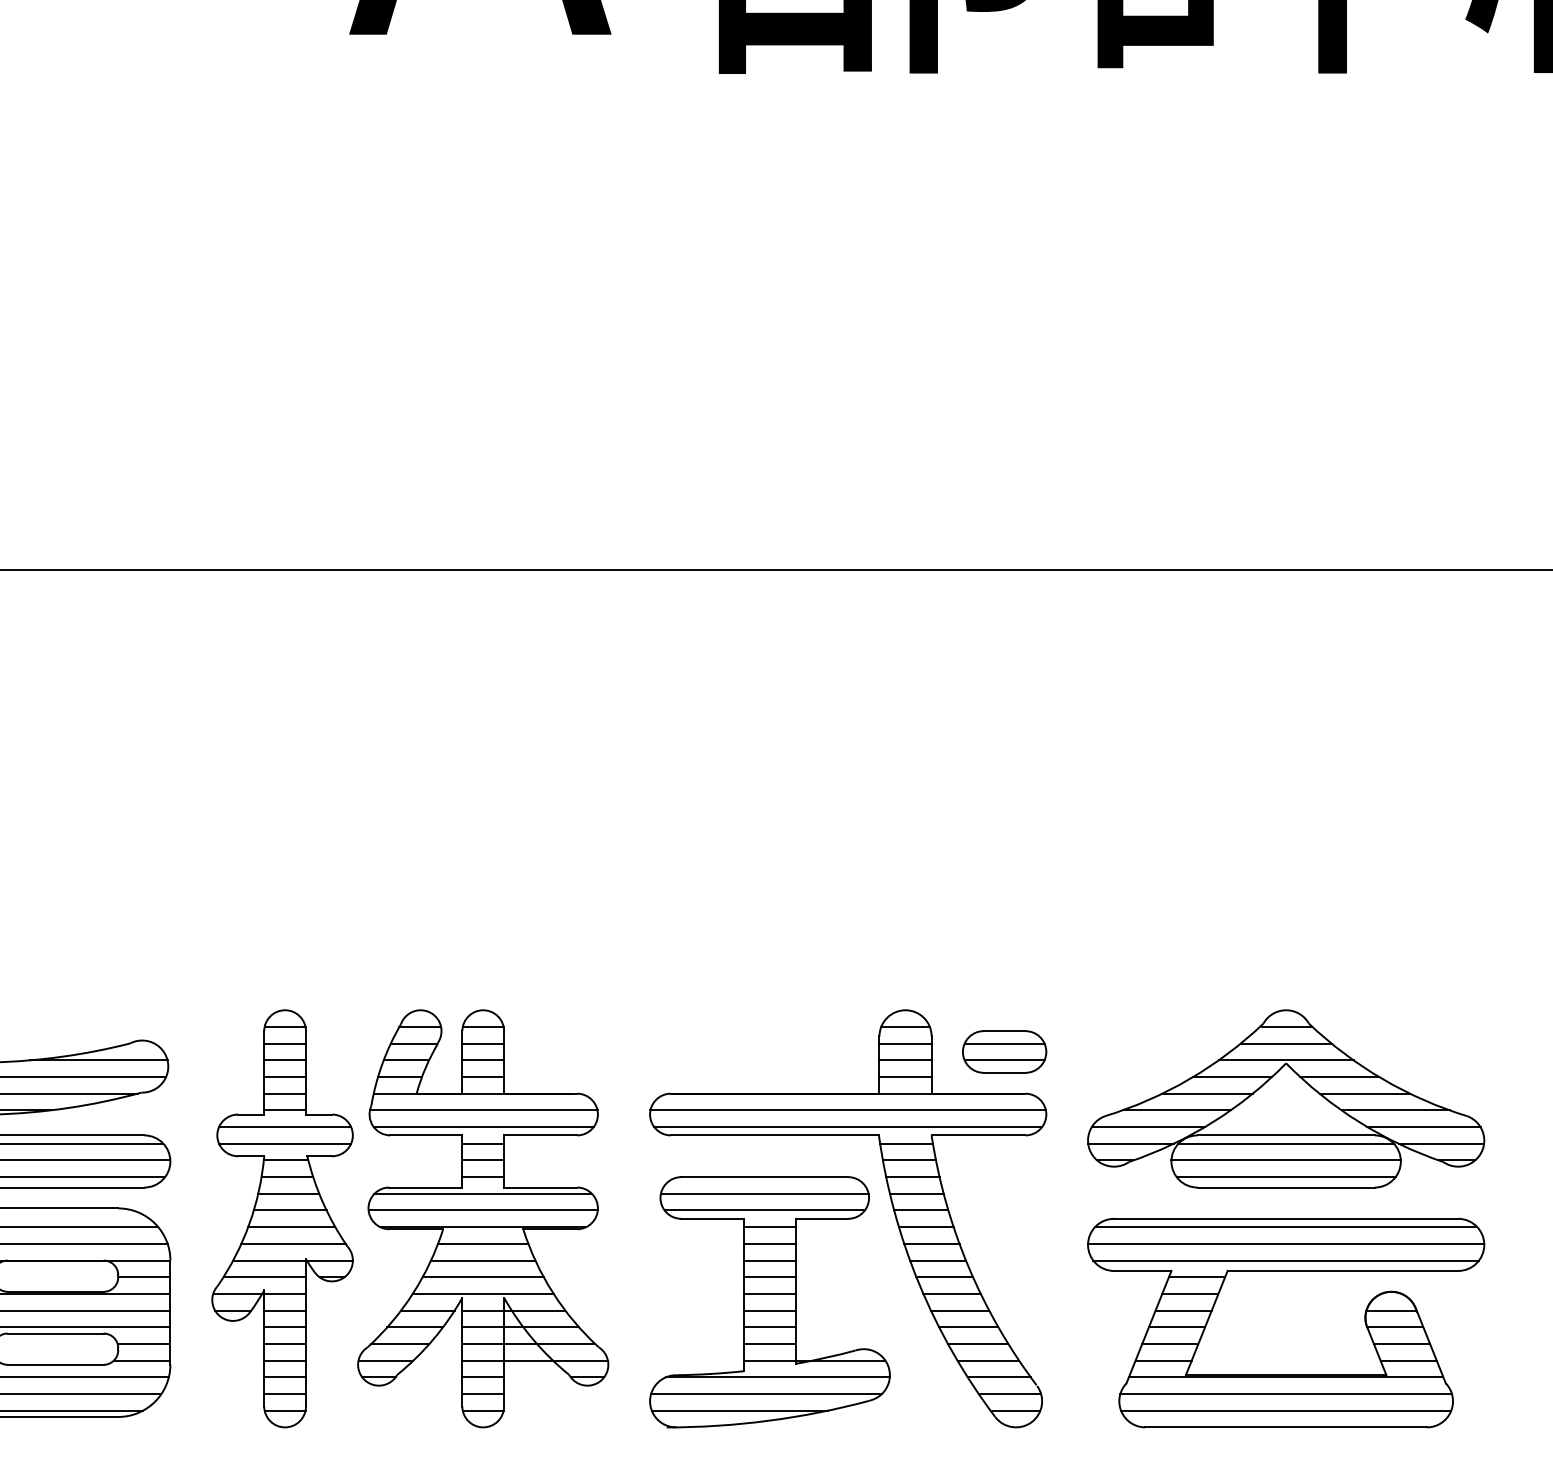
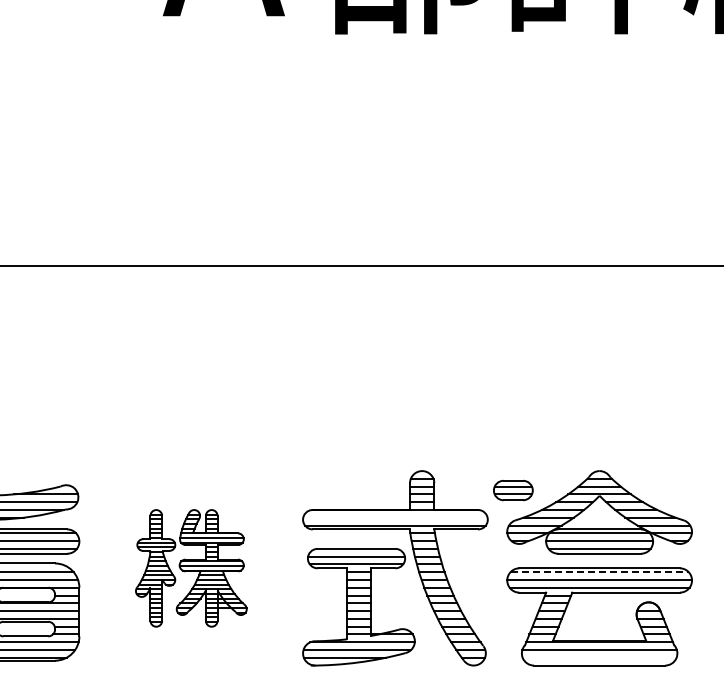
part: (1004, 1051) -> (513, 490), moved
line: (848, 1109) -> (395, 517), removed
part: (410, 1219) -> (191, 568), size x0.6
line: (1288, 1227) -> (600, 572), solid -> dashed
line: (1285, 1410) -> (599, 657), removed

